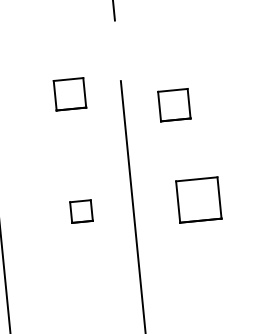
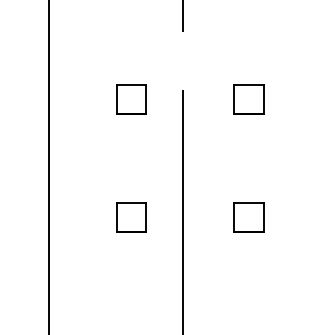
part: (173, 105) -> (248, 99), moved
part: (197, 200) -> (248, 217), size x0.71
part: (81, 211) -> (131, 217), size x1.43

